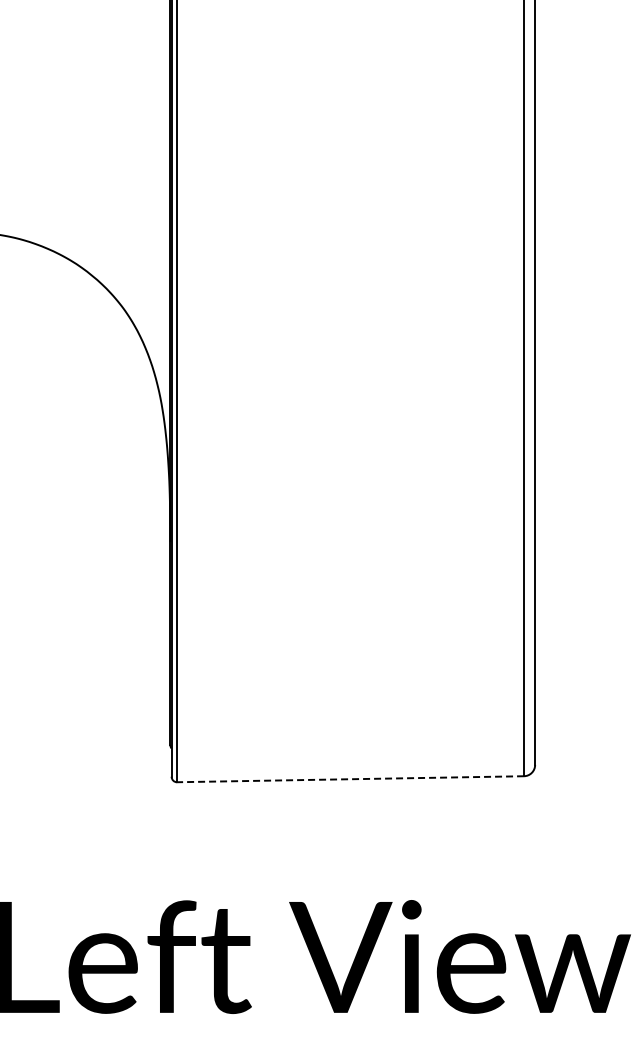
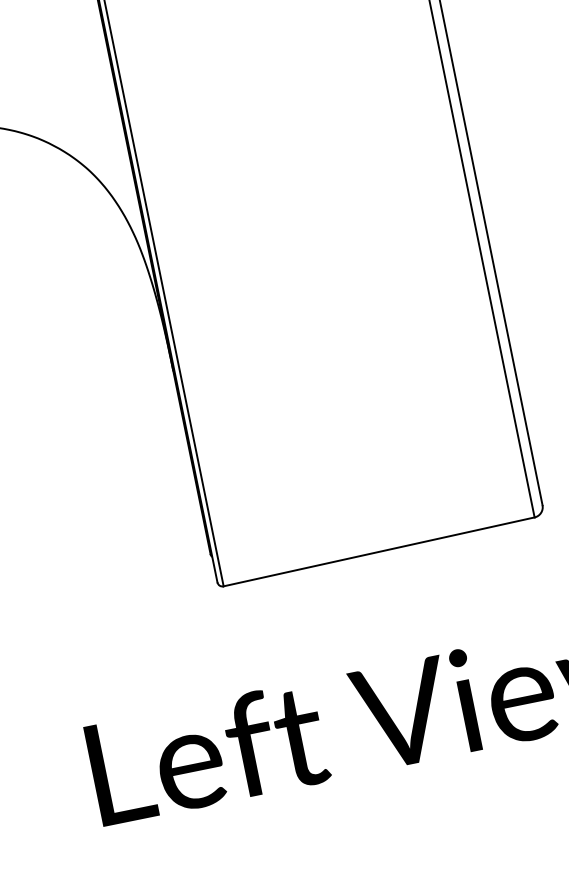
line: (350, 779) -> (379, 552), dashed -> solid

